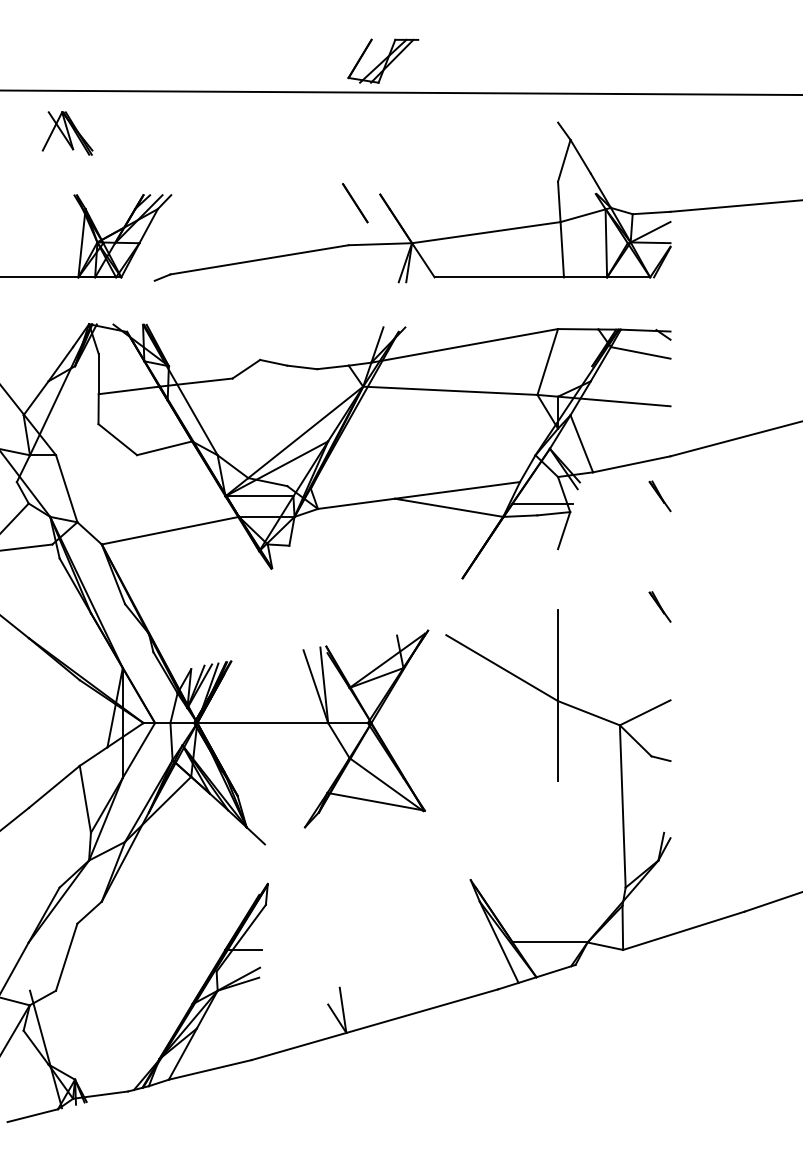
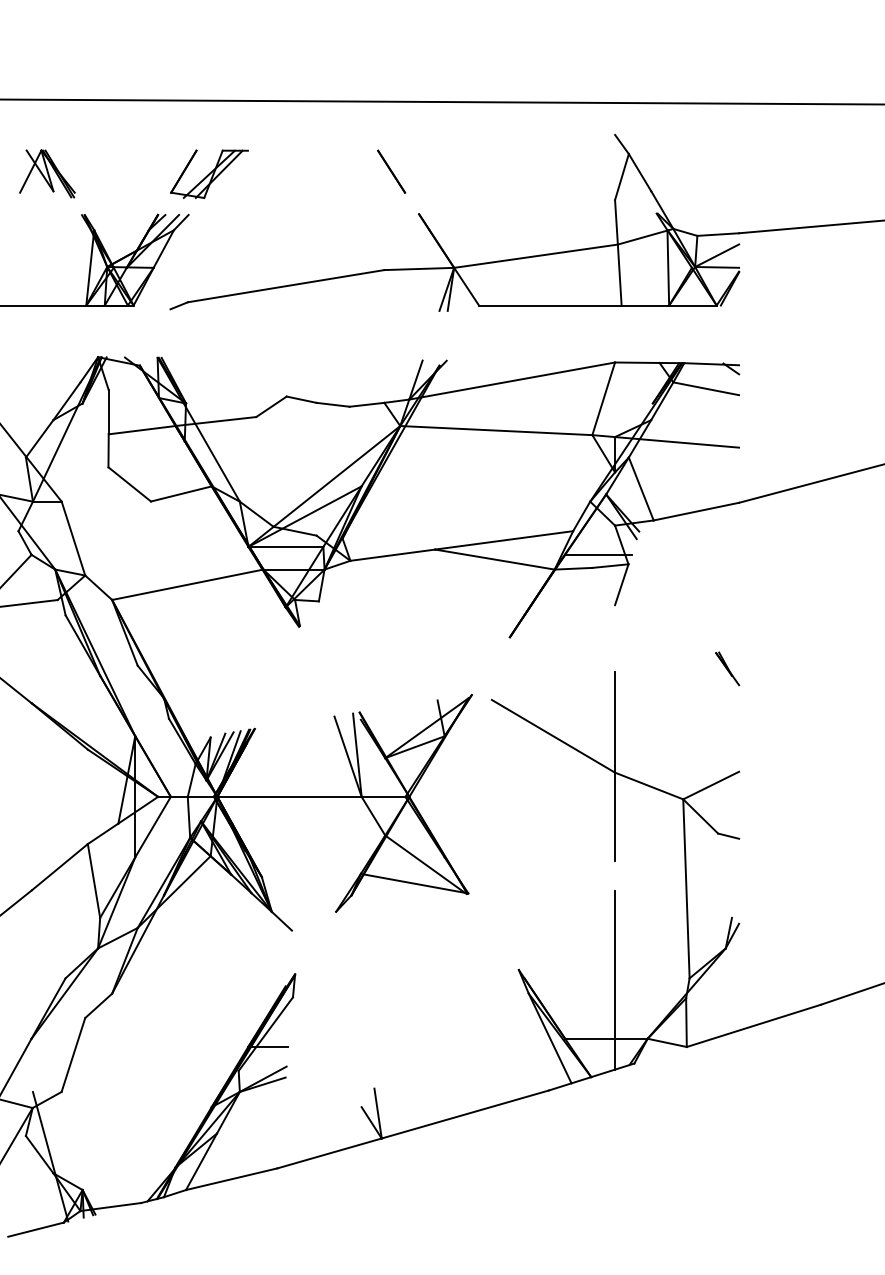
part: (383, 60) -> (209, 173), moved
part: (67, 133) -> (47, 173), moved
line: (355, 202) -> (391, 171), moved
part: (660, 495) -> (727, 546), removed
line: (558, 888) -> (615, 979), added

